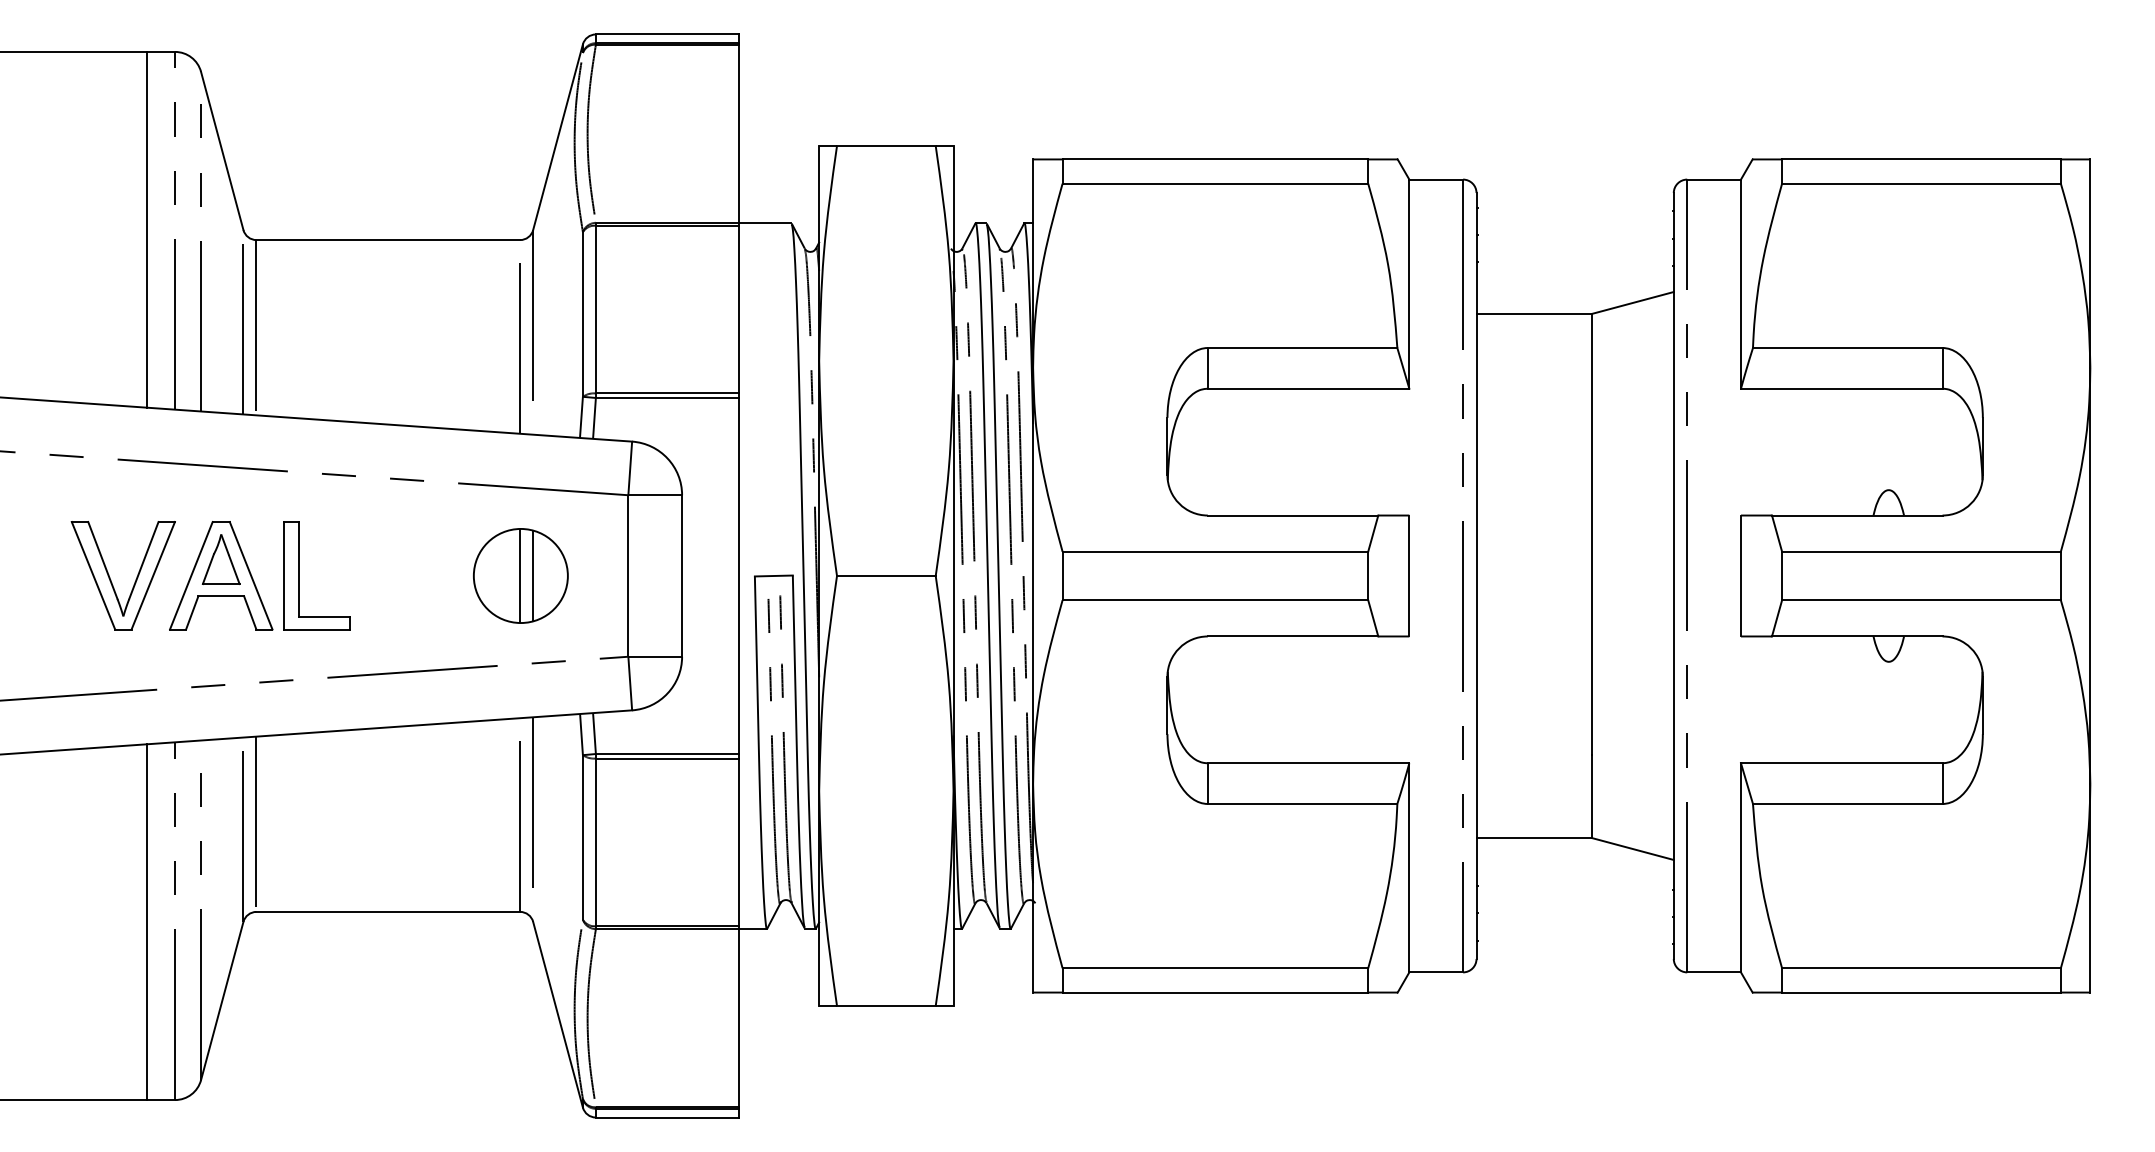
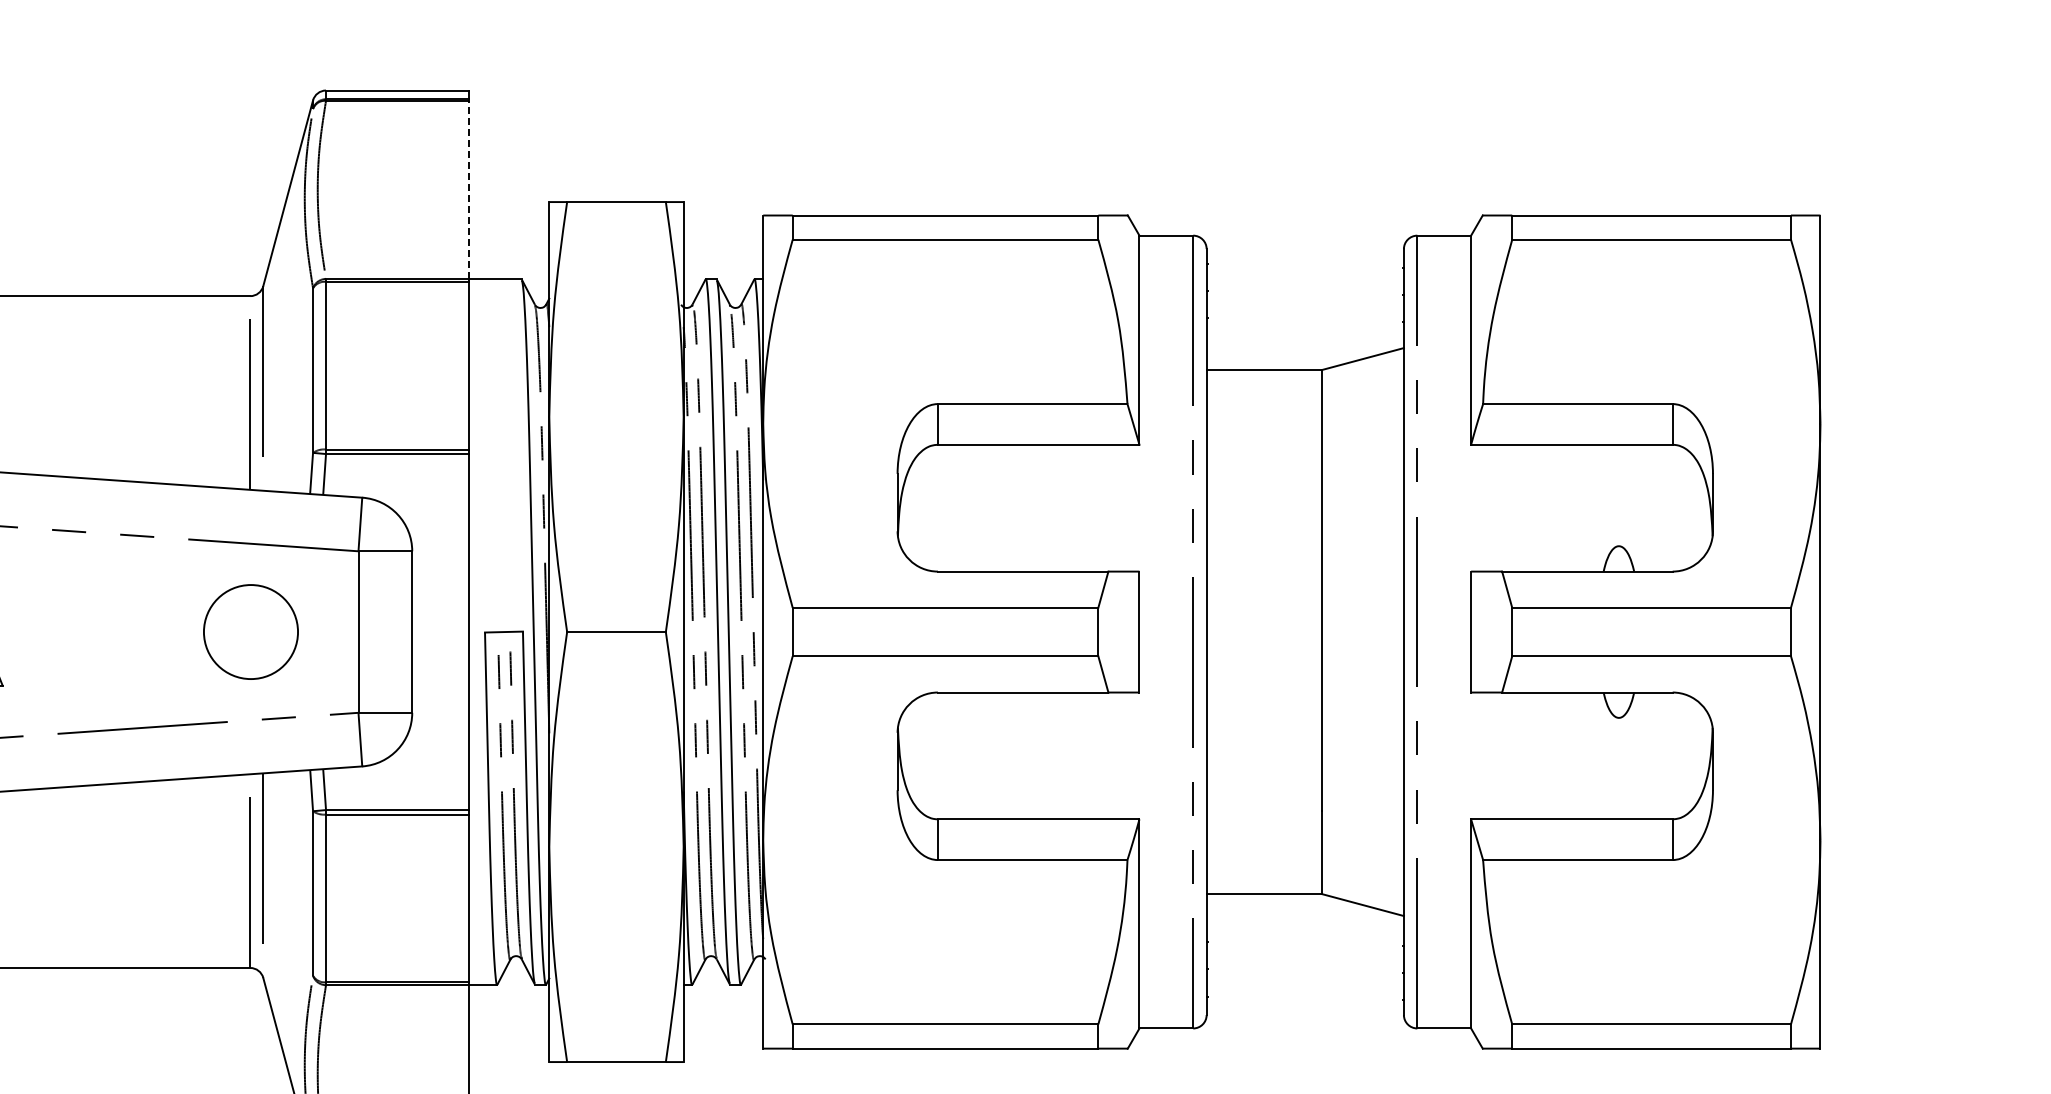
line: (738, 133) -> (468, 189), solid -> dashed
part: (299, 575) -> (29, 631), removed
line: (520, 575) -> (250, 631), removed
line: (533, 575) -> (263, 631), removed

